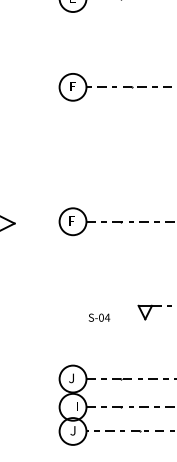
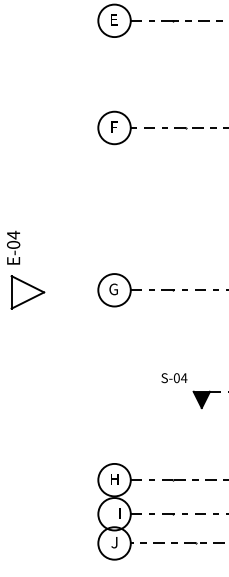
text: (72, 221) -> (113, 289), F -> G
fill: (145, 312) -> (201, 399), added
text: (99, 318) -> (174, 378), moved
text: (72, 378) -> (113, 479), J -> H

